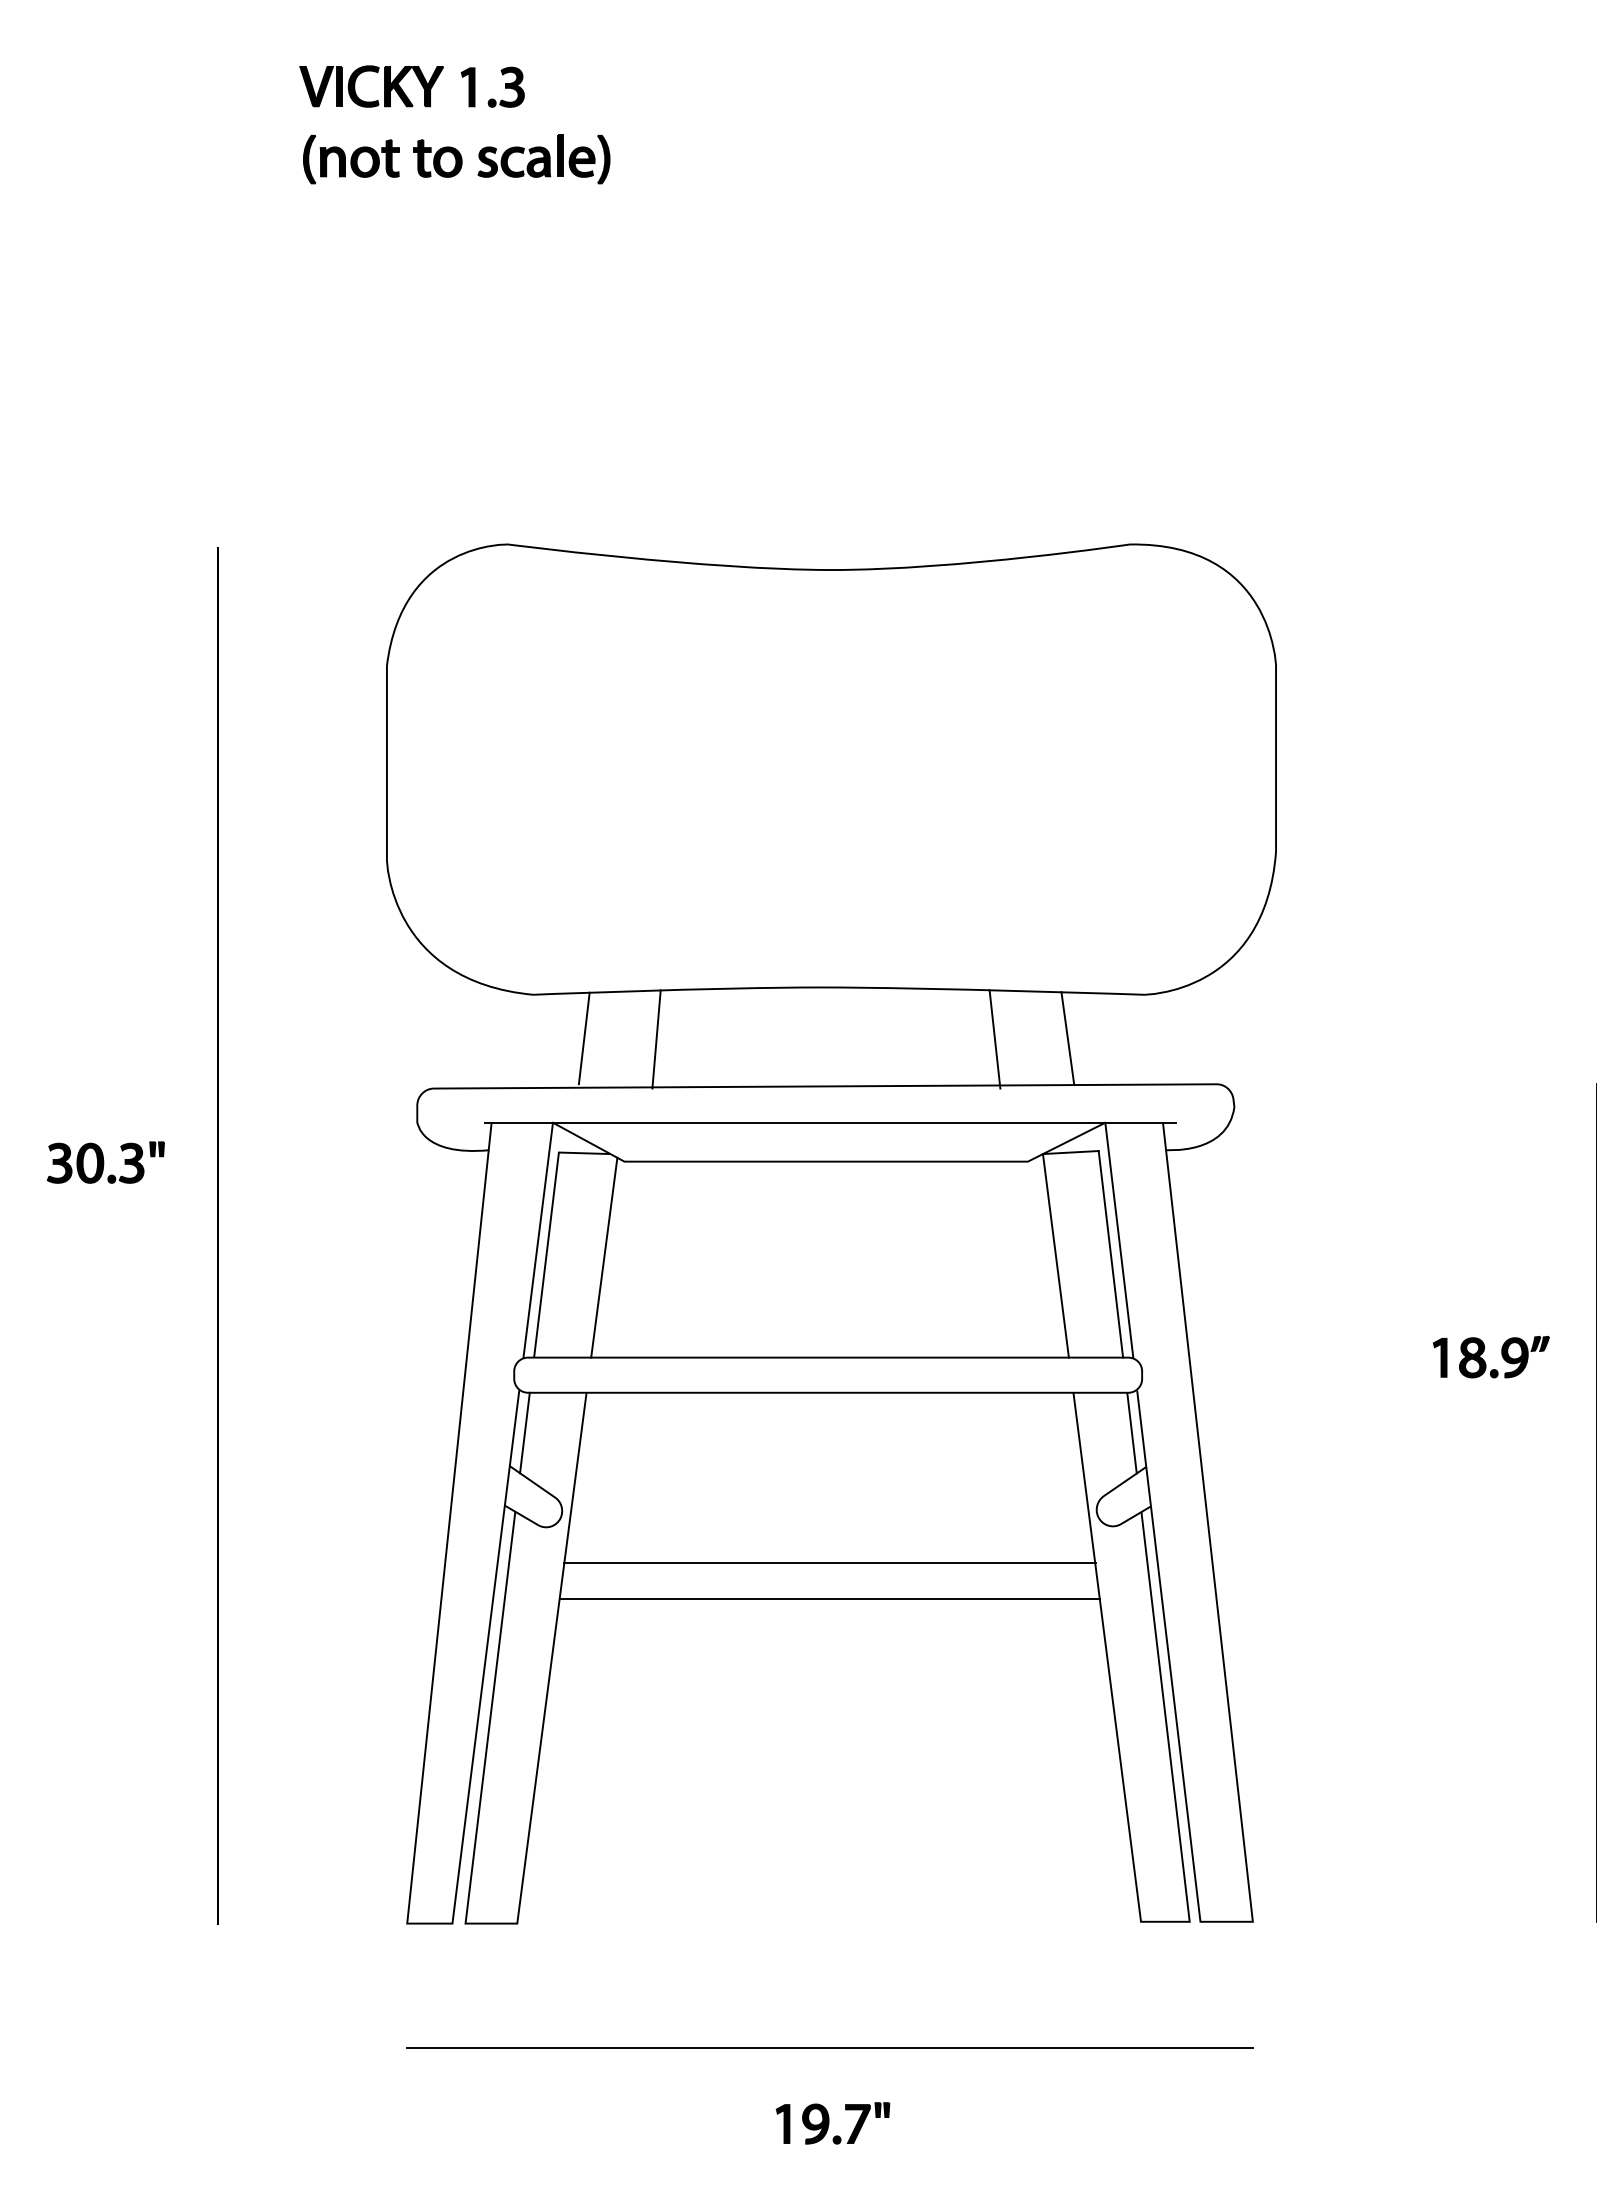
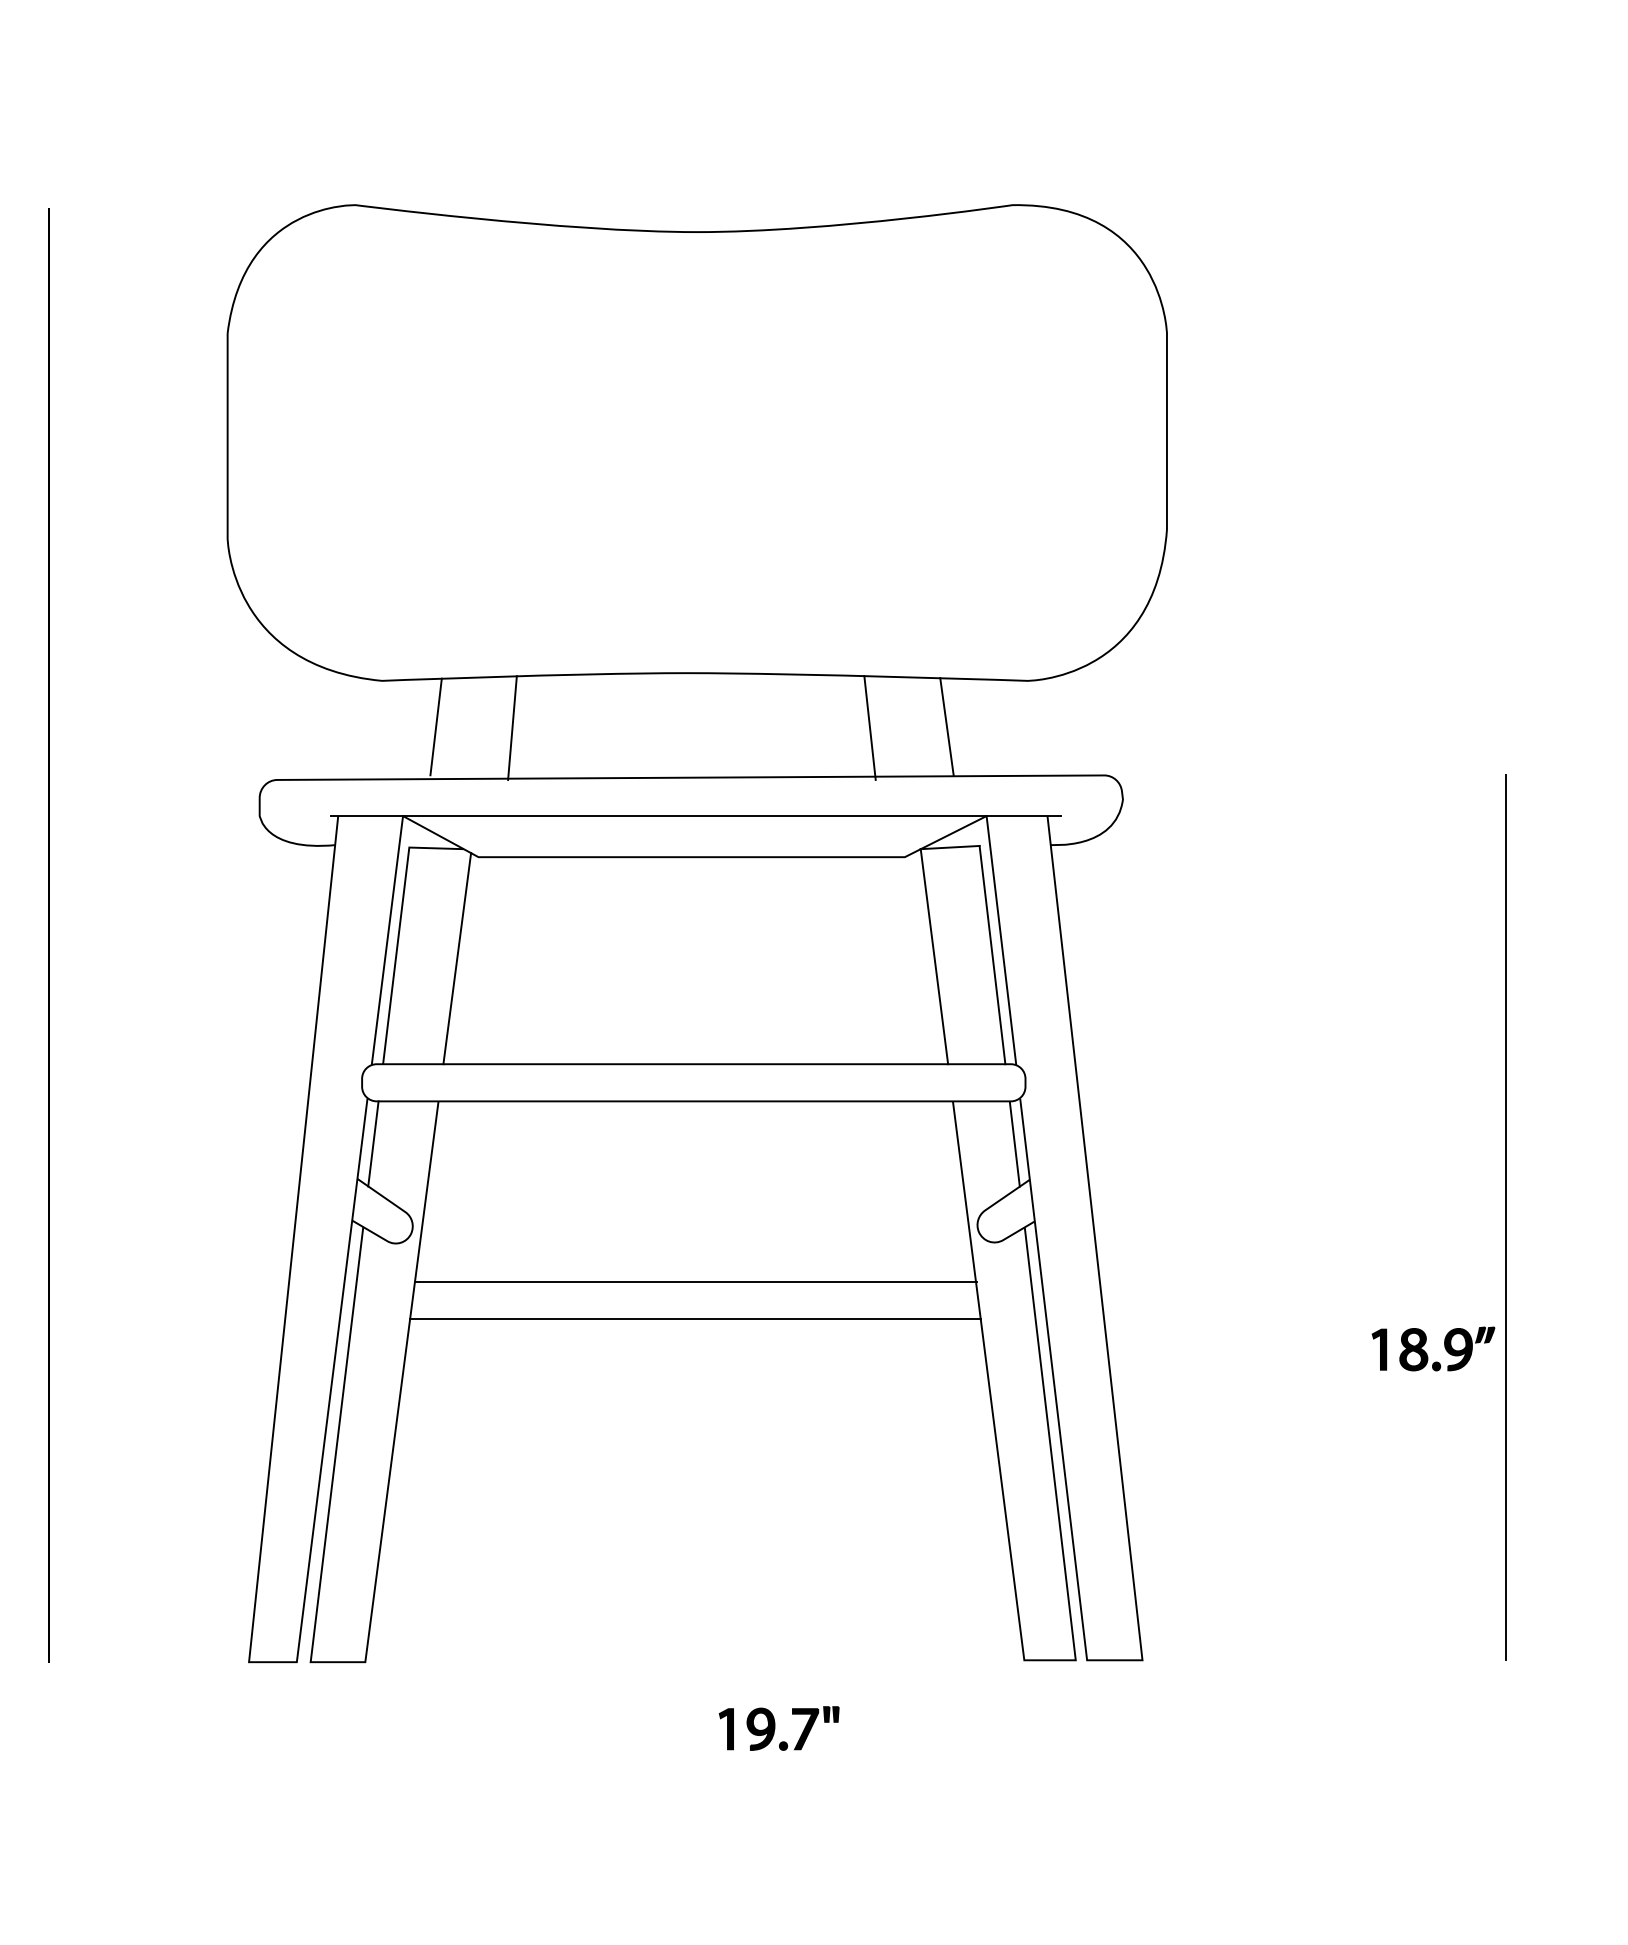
part: (1485, 1361) -> (1427, 1353), moved
line: (829, 2048) -> (695, 1794), removed
part: (832, 2123) -> (778, 1728), moved

